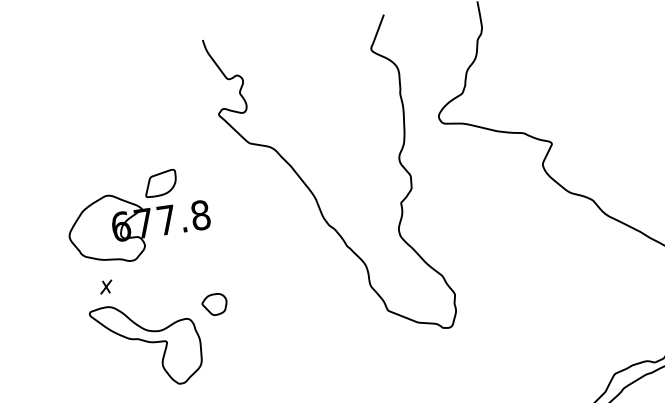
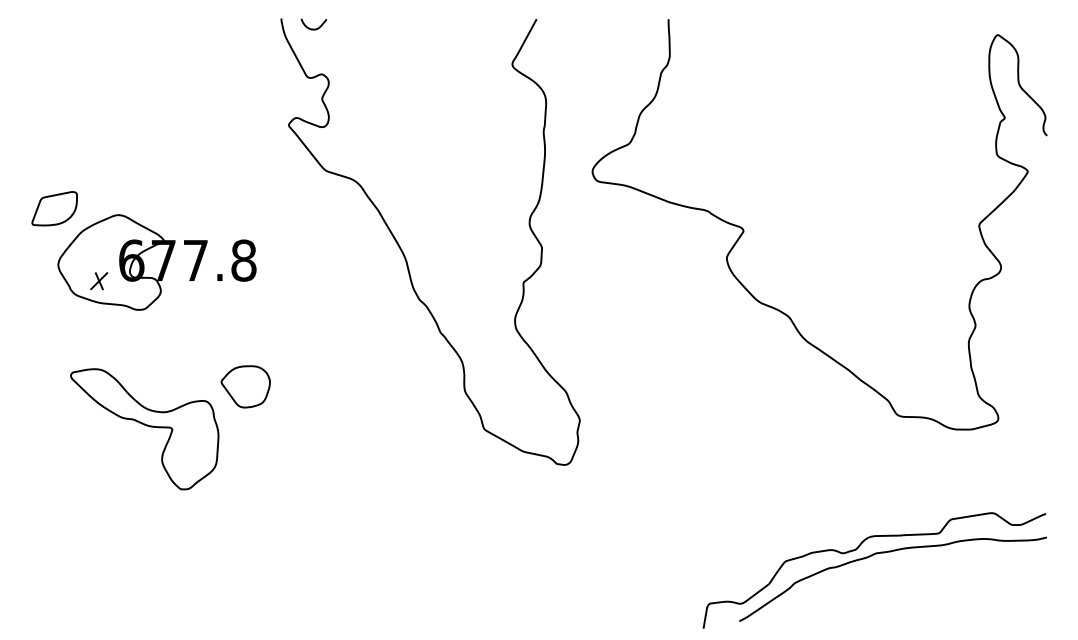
curve: (226, 43) -> (313, 28), added
part: (160, 183) -> (54, 208), moved
part: (106, 287) -> (99, 281), moved
part: (214, 304) -> (245, 386), size x1.43

